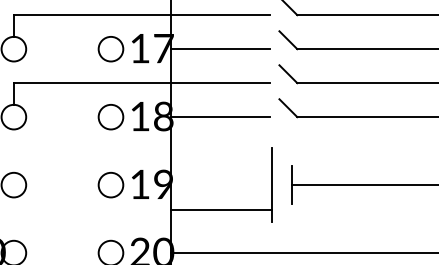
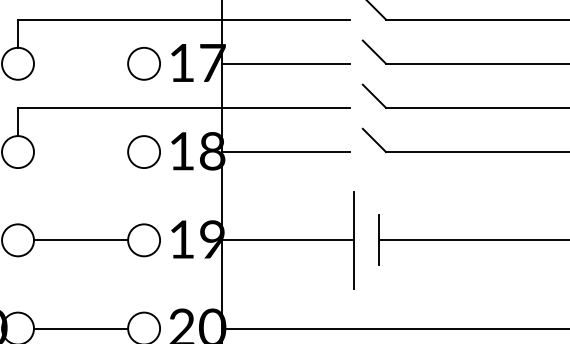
line: (62, 185) -> (81, 240), added
line: (221, 210) -> (287, 240), moved
line: (62, 253) -> (81, 329), added

